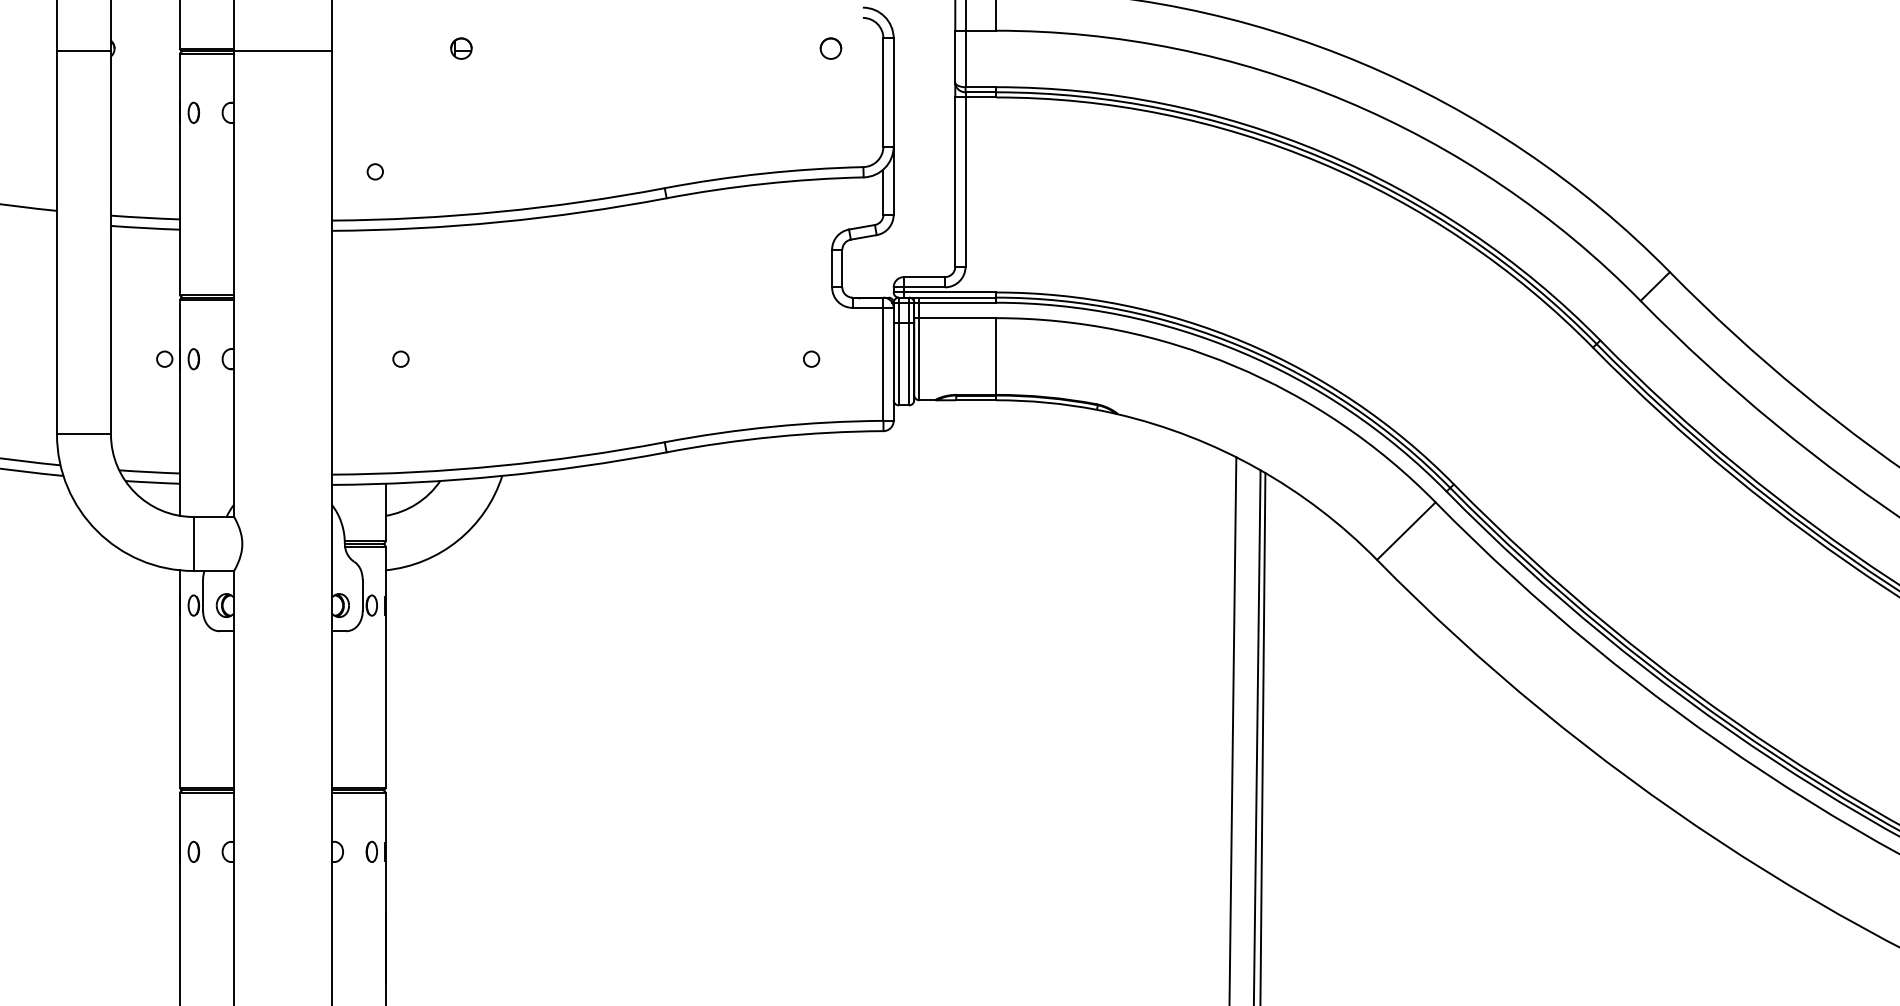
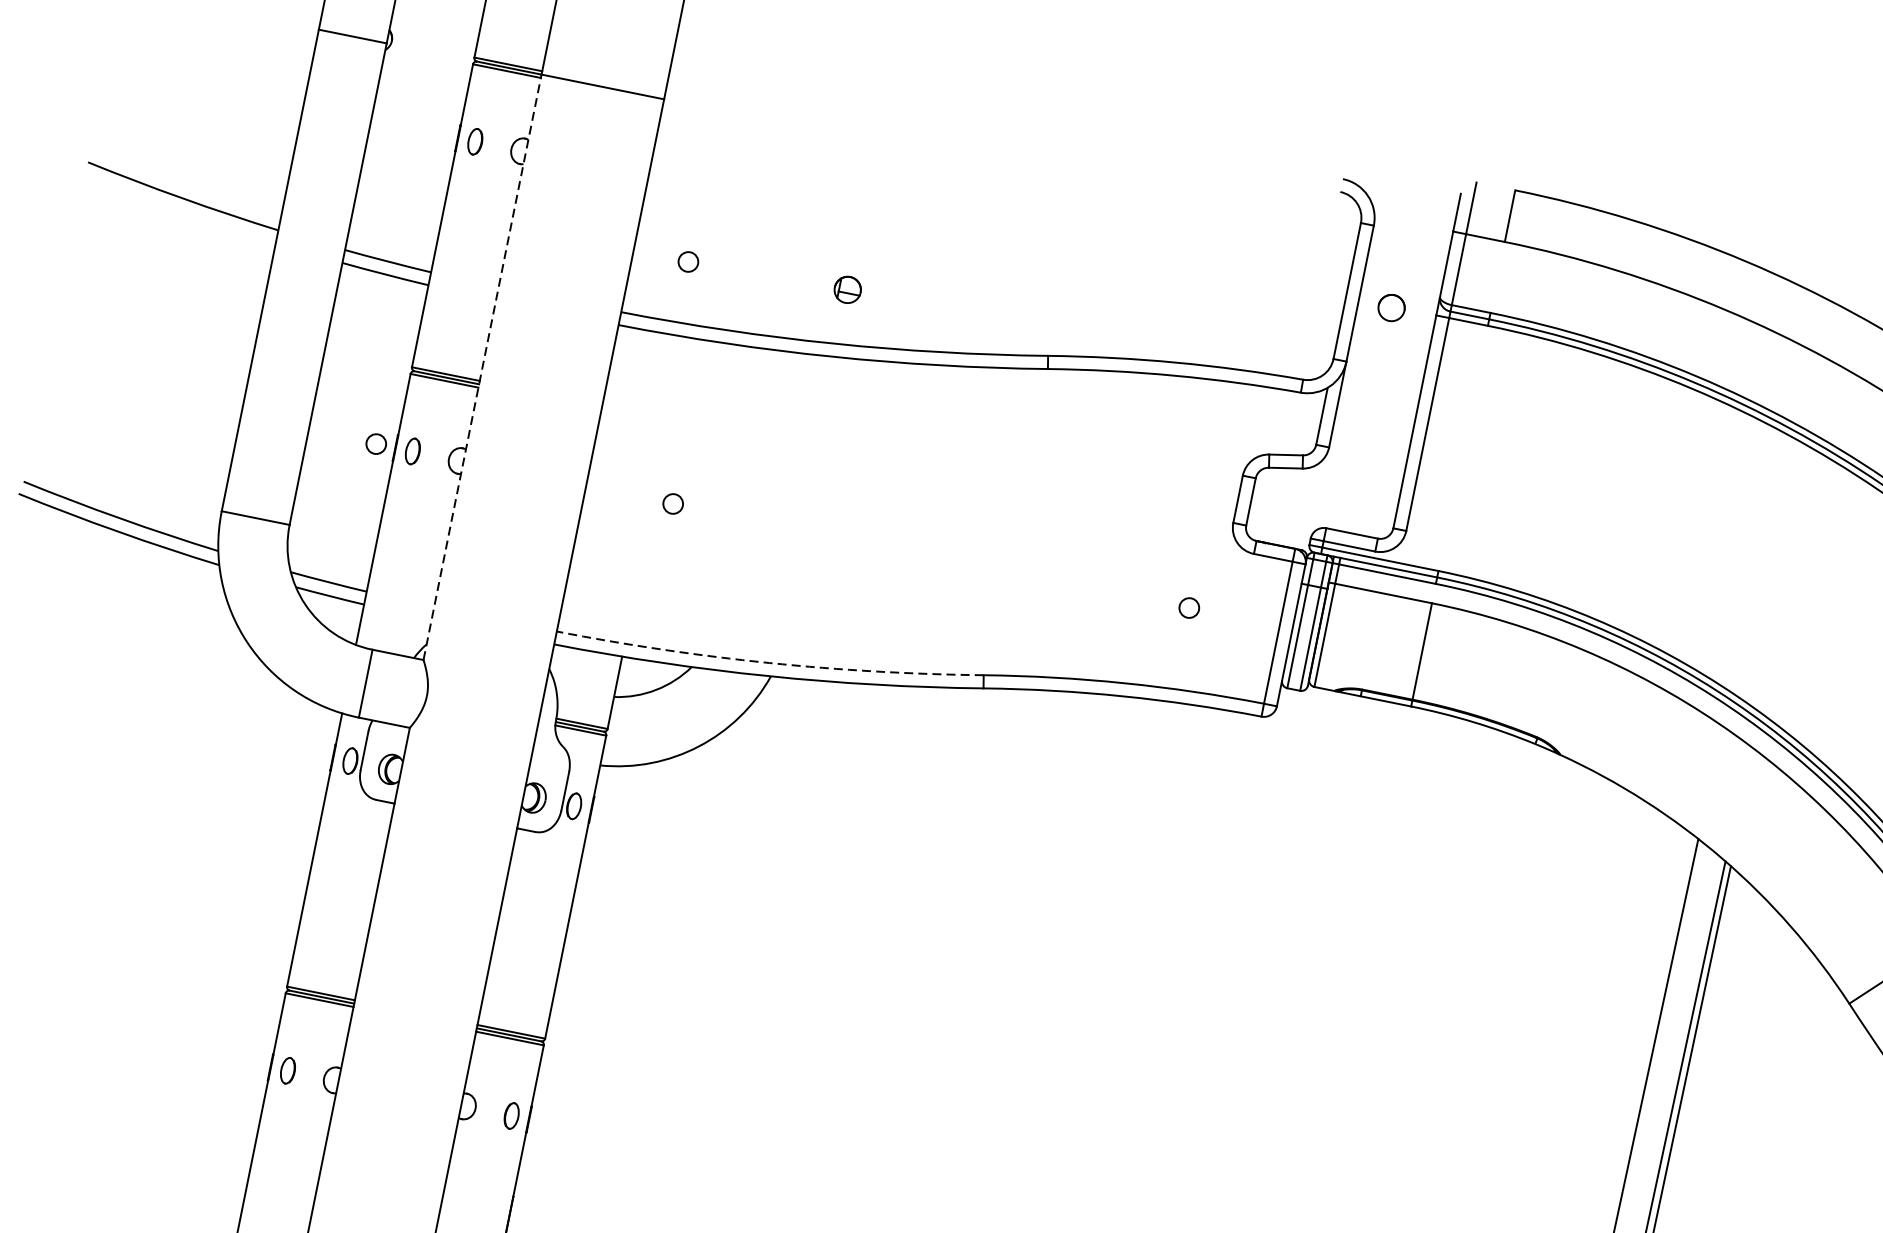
part: (461, 48) -> (847, 289), moved
part: (830, 48) -> (1391, 307), moved
line: (234, 284) -> (482, 367), solid -> dashed
arc: (498, 465) -> (768, 662), solid -> dashed

